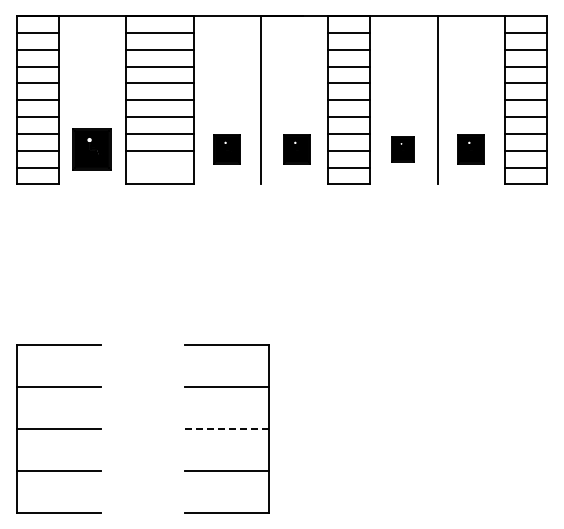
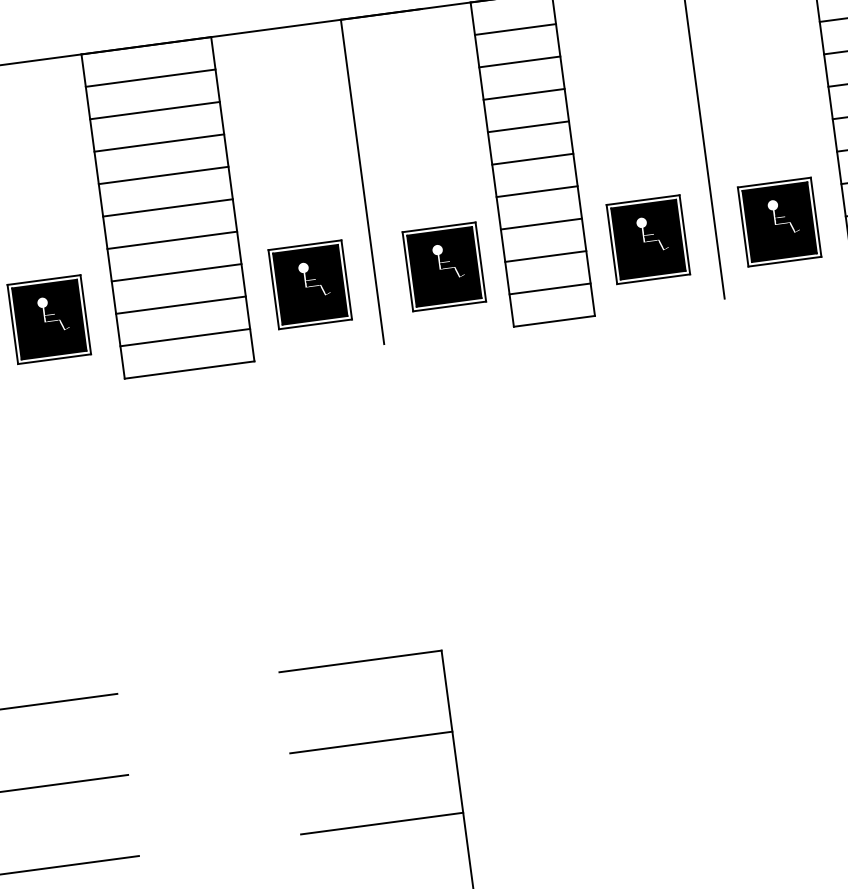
part: (226, 149) -> (308, 285), size x1.43
part: (296, 149) -> (443, 267), size x1.43
part: (402, 149) -> (647, 240), size x1.67
part: (470, 149) -> (778, 223), size x1.43
line: (159, 167) -> (184, 337), added
line: (227, 428) -> (382, 823), dashed -> solid

